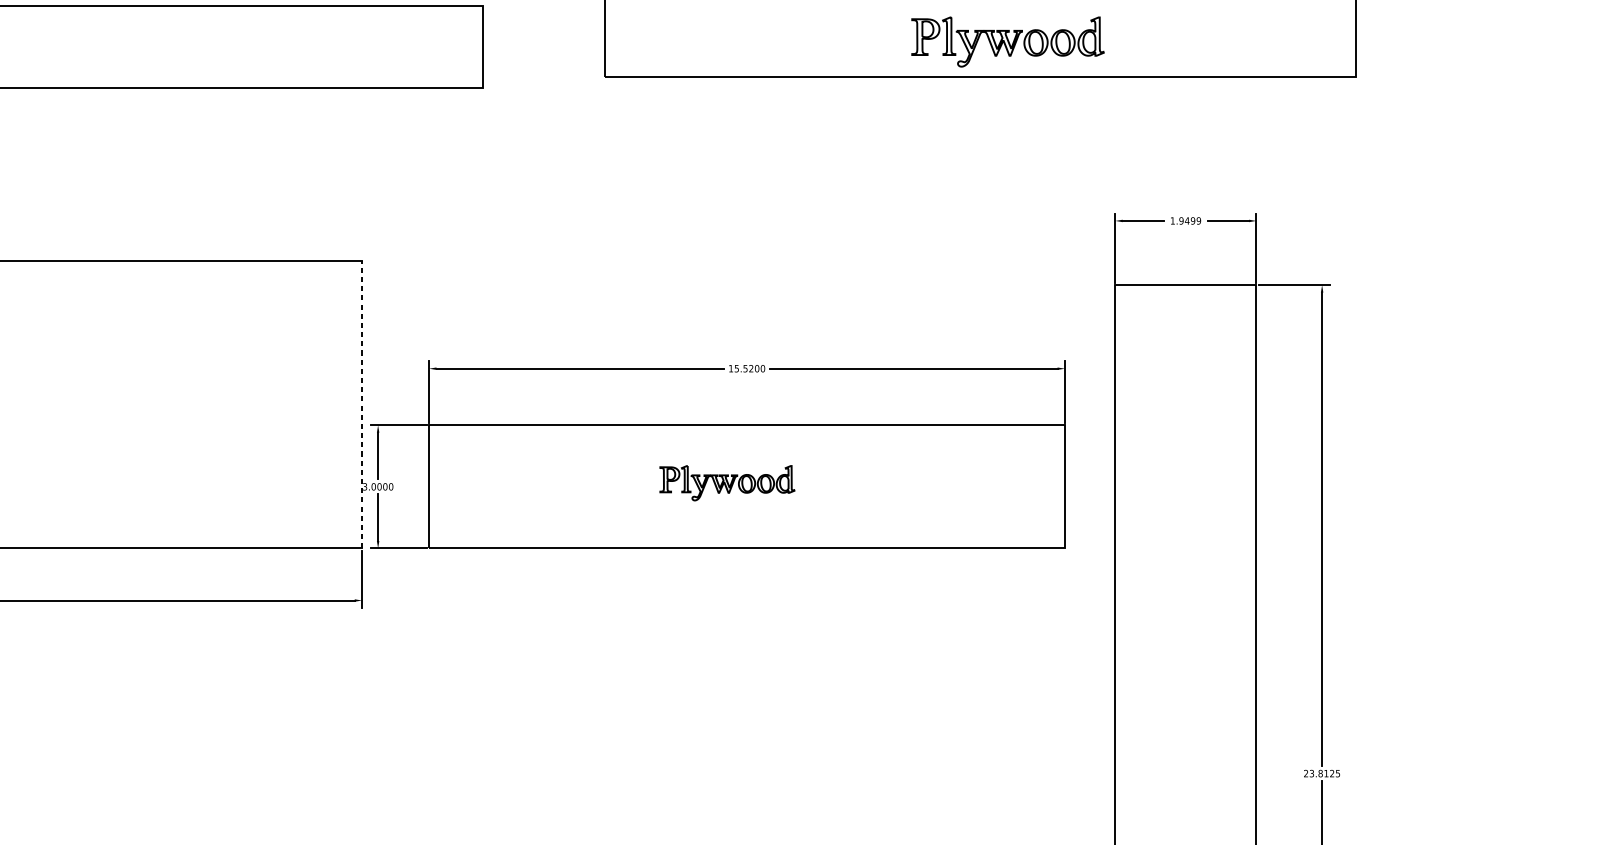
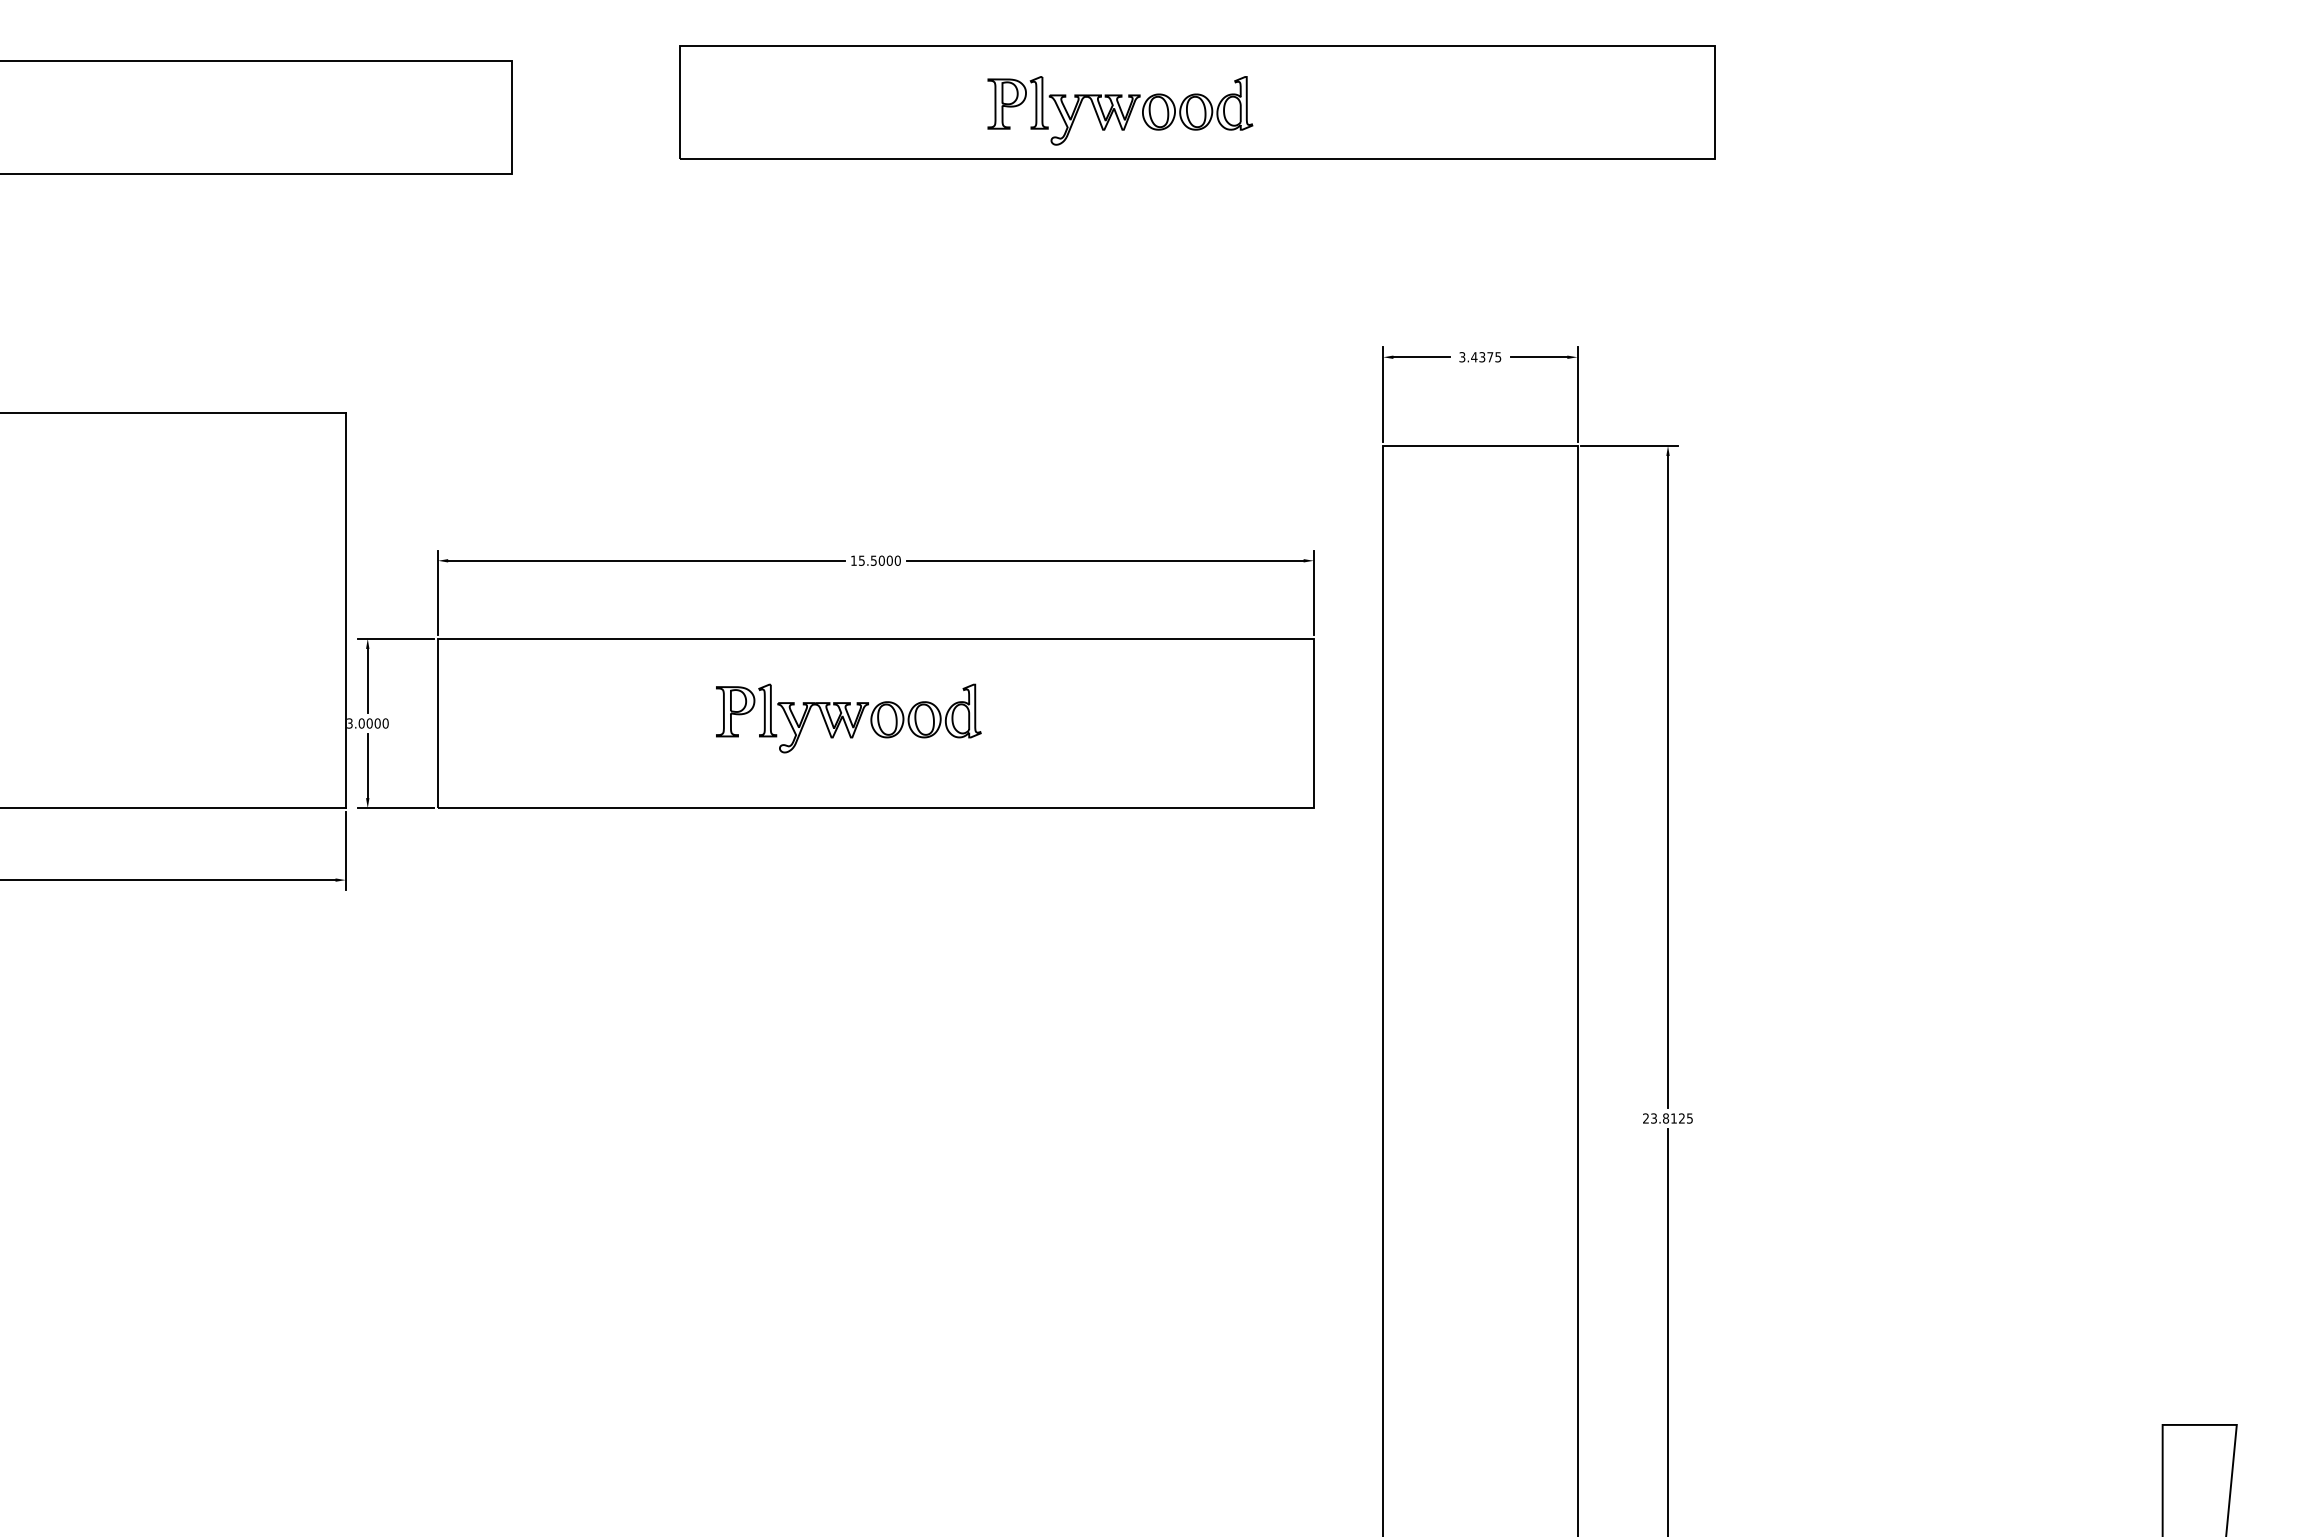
part: (1008, 41) -> (1120, 110), moved
text: (1185, 221) -> (1480, 357), 1.9499 -> 3.4375
text: (751, 368) -> (881, 560), 15.5200 -> 15.5000
line: (361, 404) -> (345, 610), dashed -> solid
part: (727, 483) -> (848, 718), size x1.43

